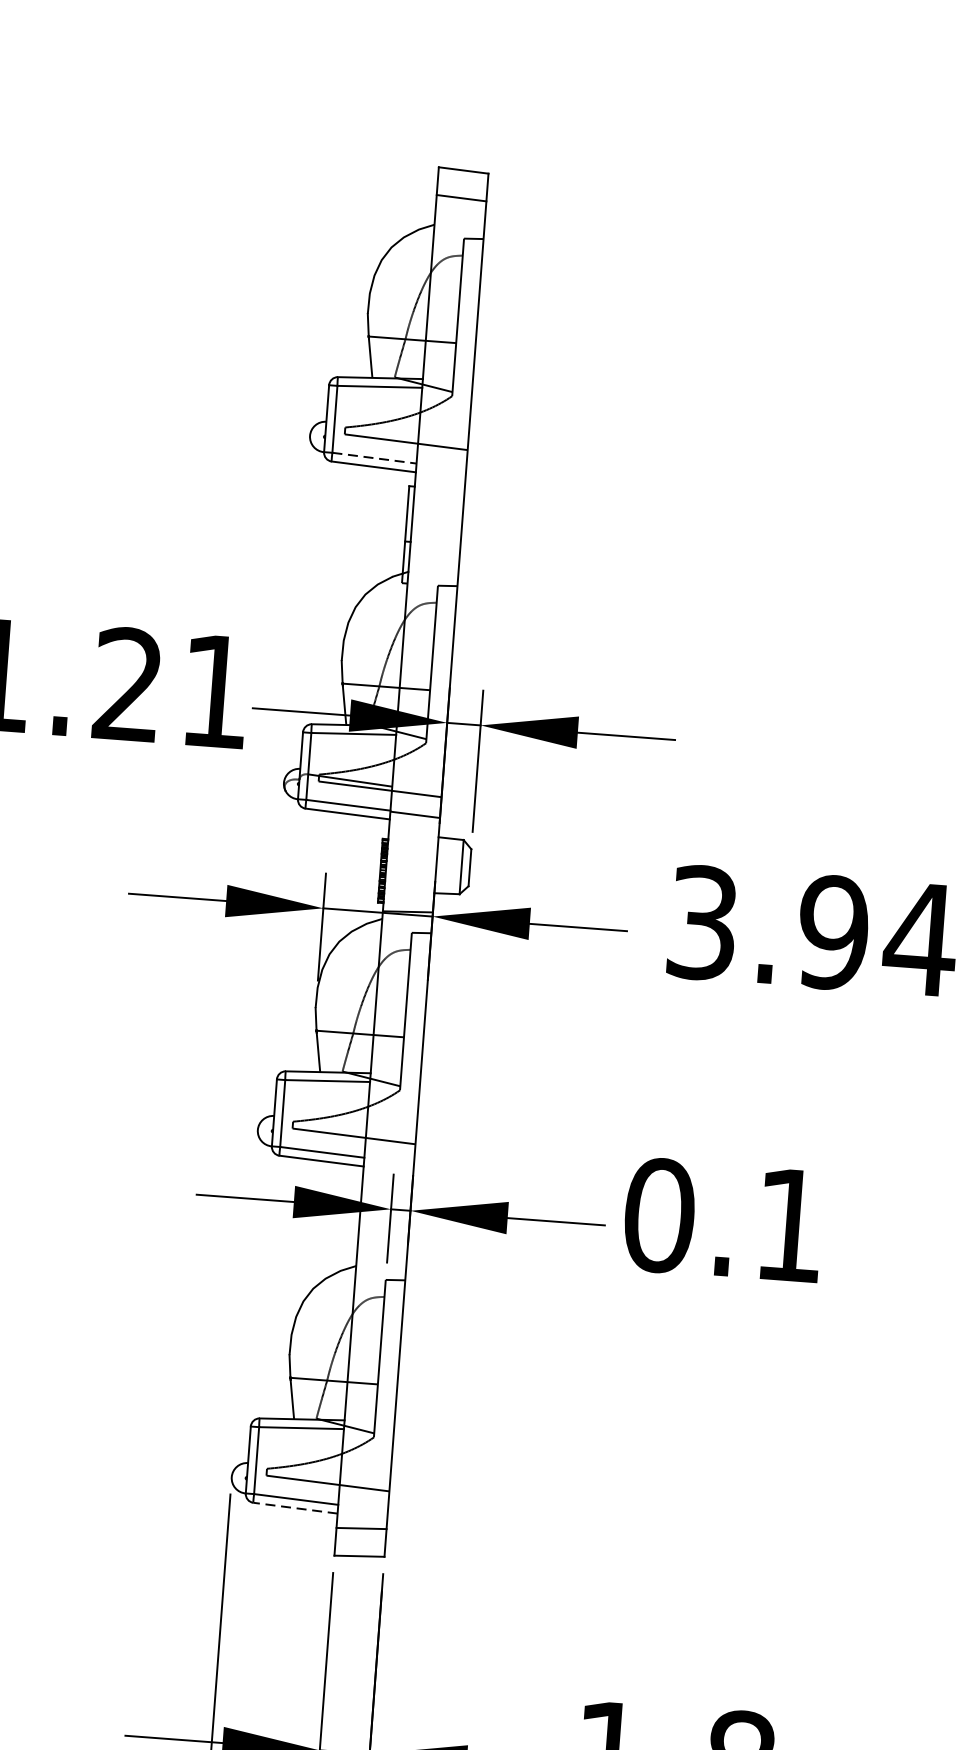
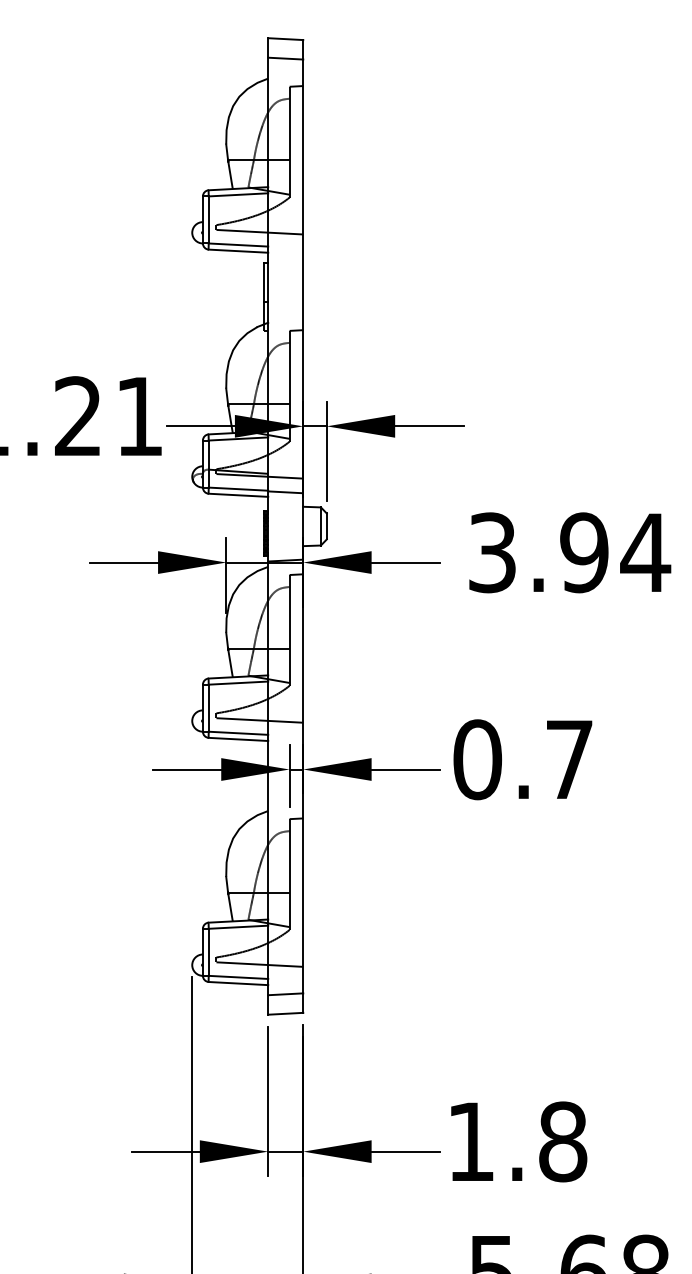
line: (374, 458) -> (238, 245), dashed -> solid
text: (790, 1225) -> (569, 759), 0.1 -> 0.7
line: (295, 1508) -> (238, 983), dashed -> solid

